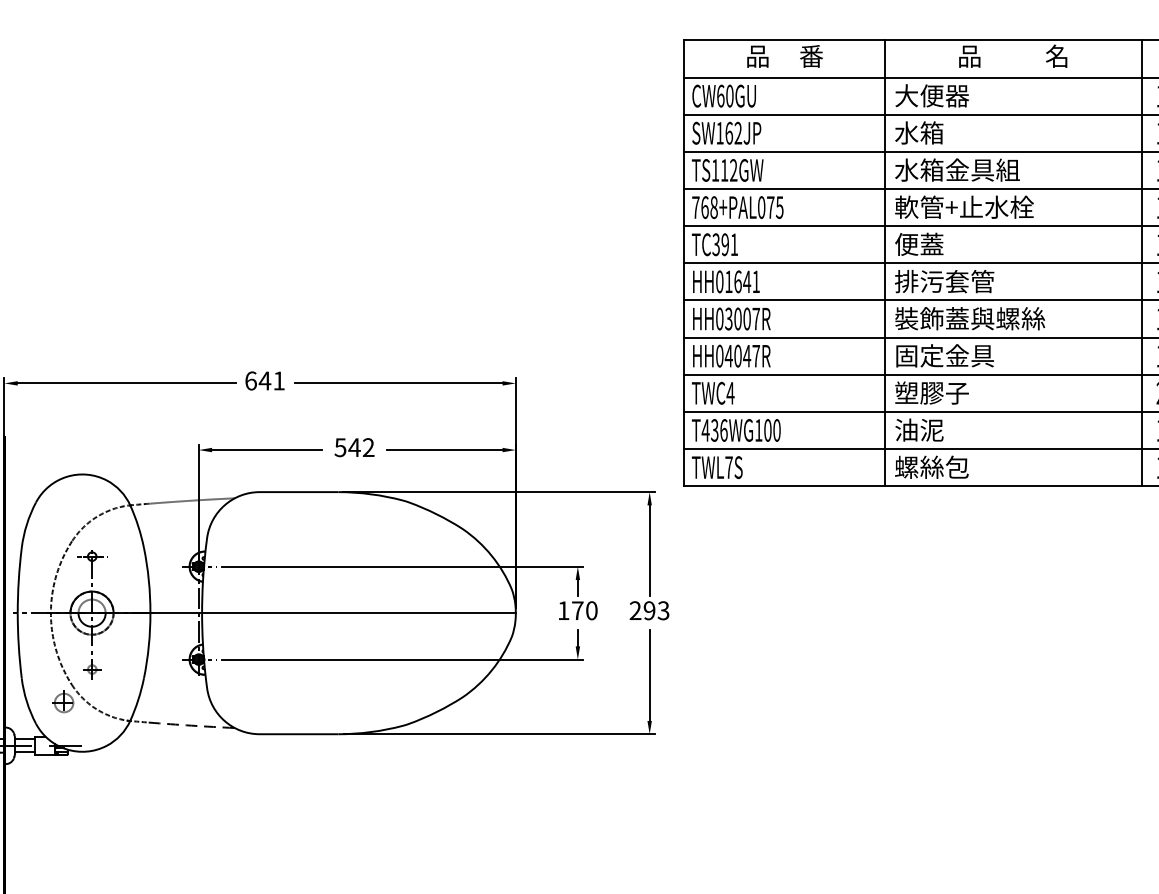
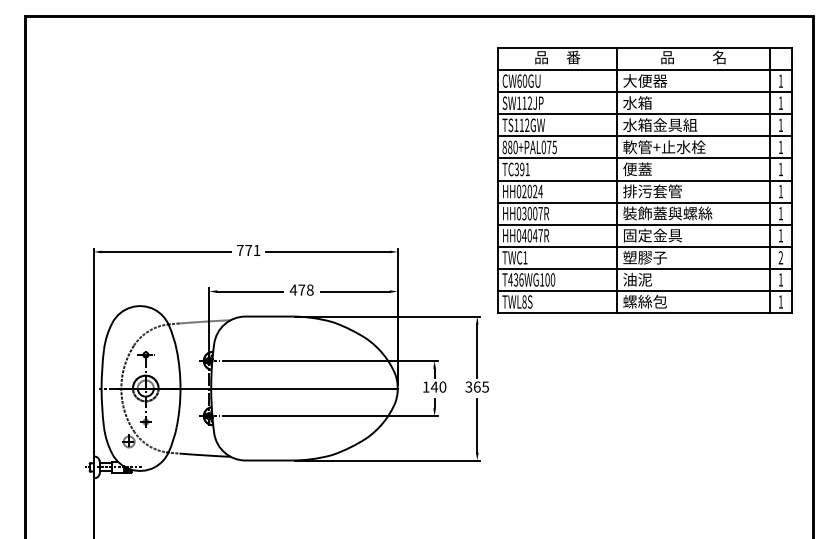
text: (729, 132) -> (524, 102), SW162JP -> SW112JP
text: (703, 207) -> (509, 147), 768+PAL075 -> 880+PAL075
text: (742, 281) -> (532, 191), HH01641 -> HH02024
text: (258, 380) -> (244, 250), 641 -> 771
text: (730, 392) -> (525, 257), TWC4 -> TWC1
text: (353, 446) -> (301, 289), 542 -> 478
text: (729, 466) -> (524, 301), TWL7S -> TWL8S
text: (577, 609) -> (434, 386), 170 -> 140
text: (648, 609) -> (476, 386), 293 -> 365
arc: (192, 725) -> (205, 455), dashed -> solid

